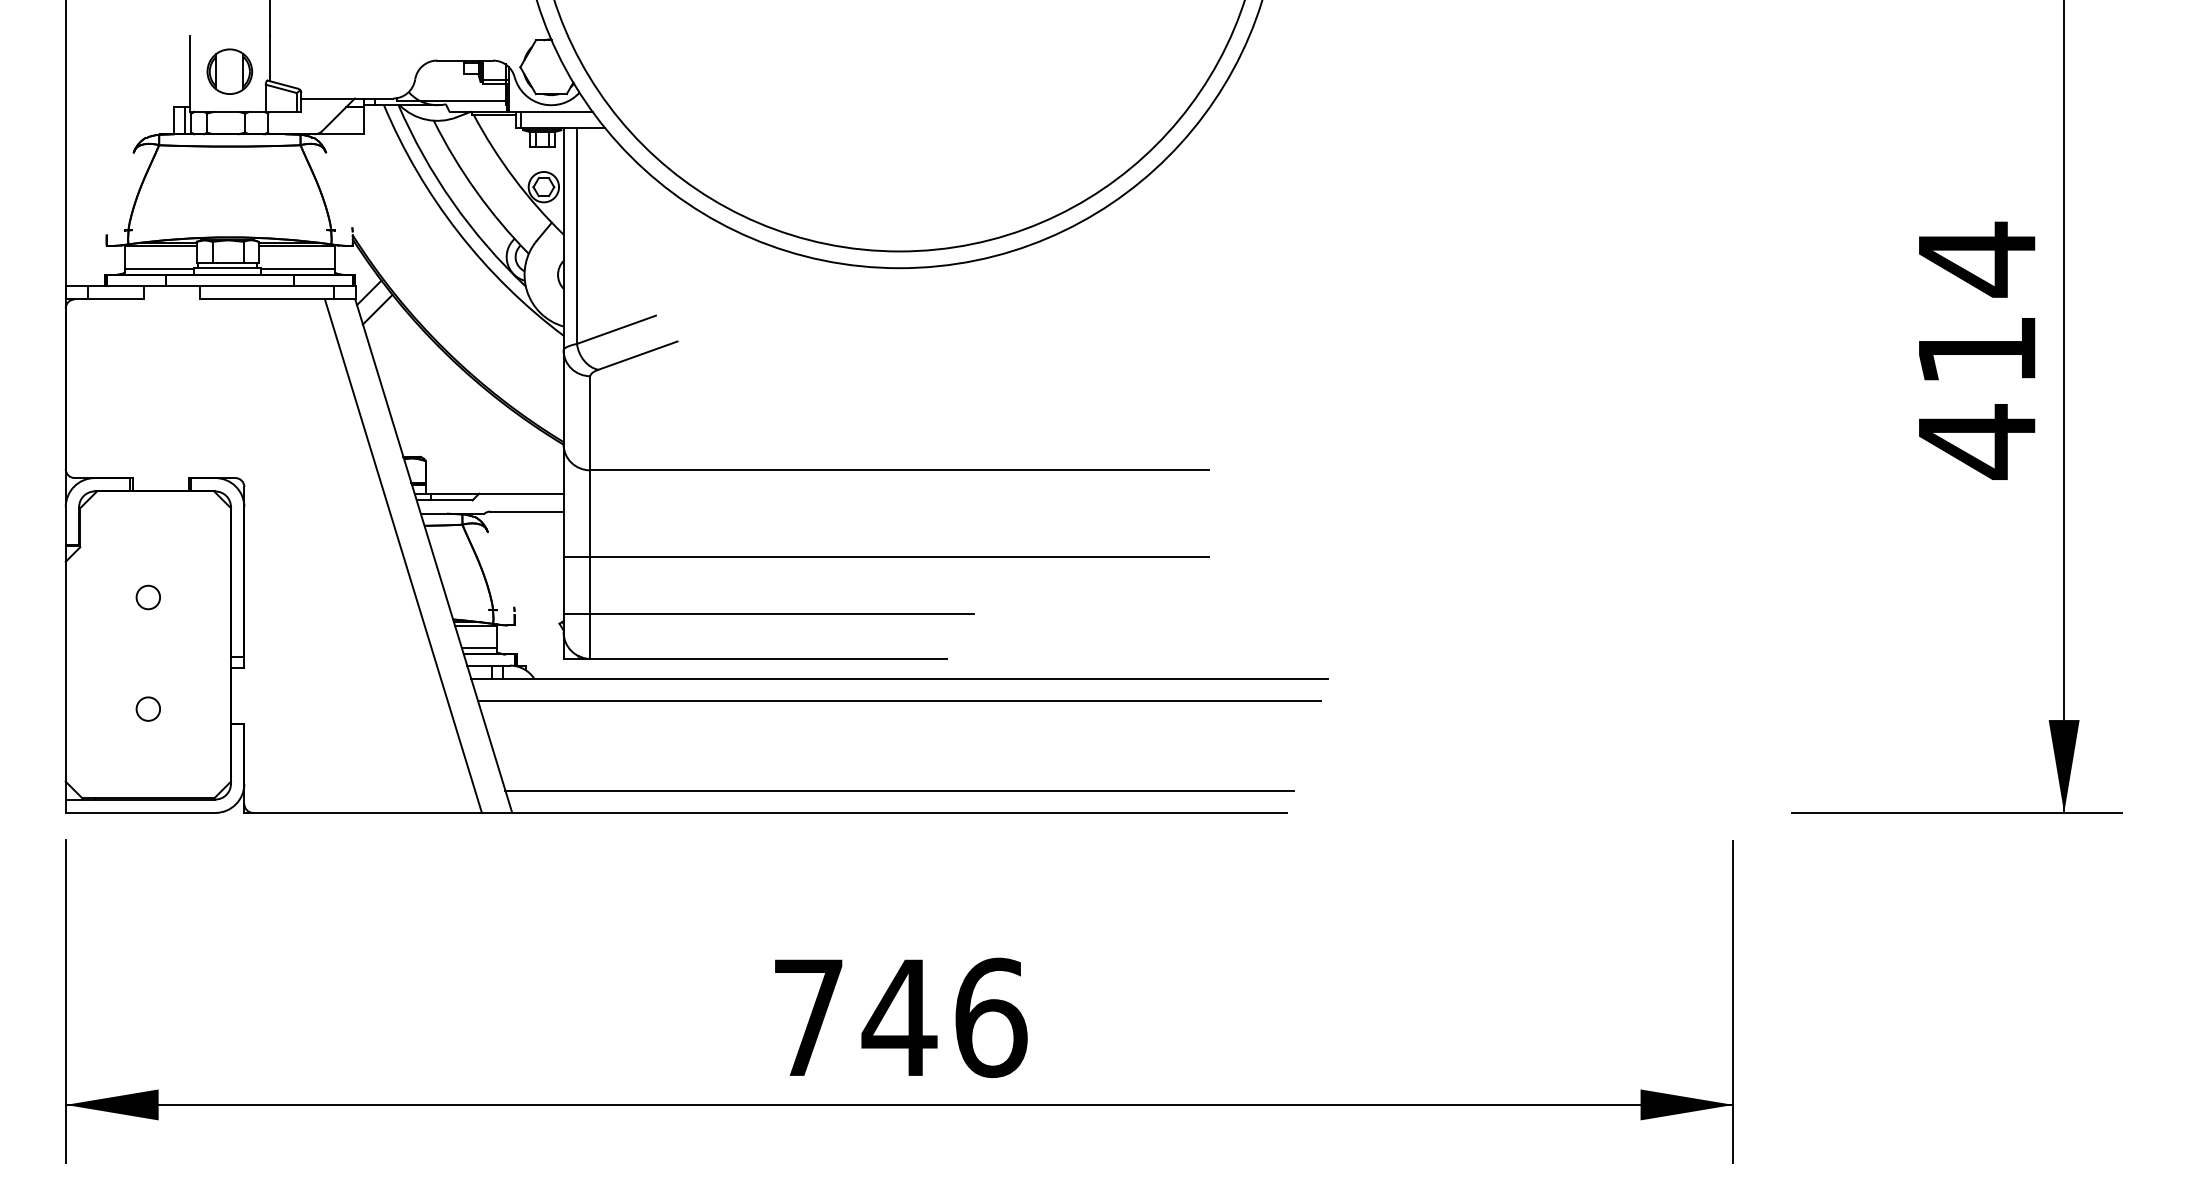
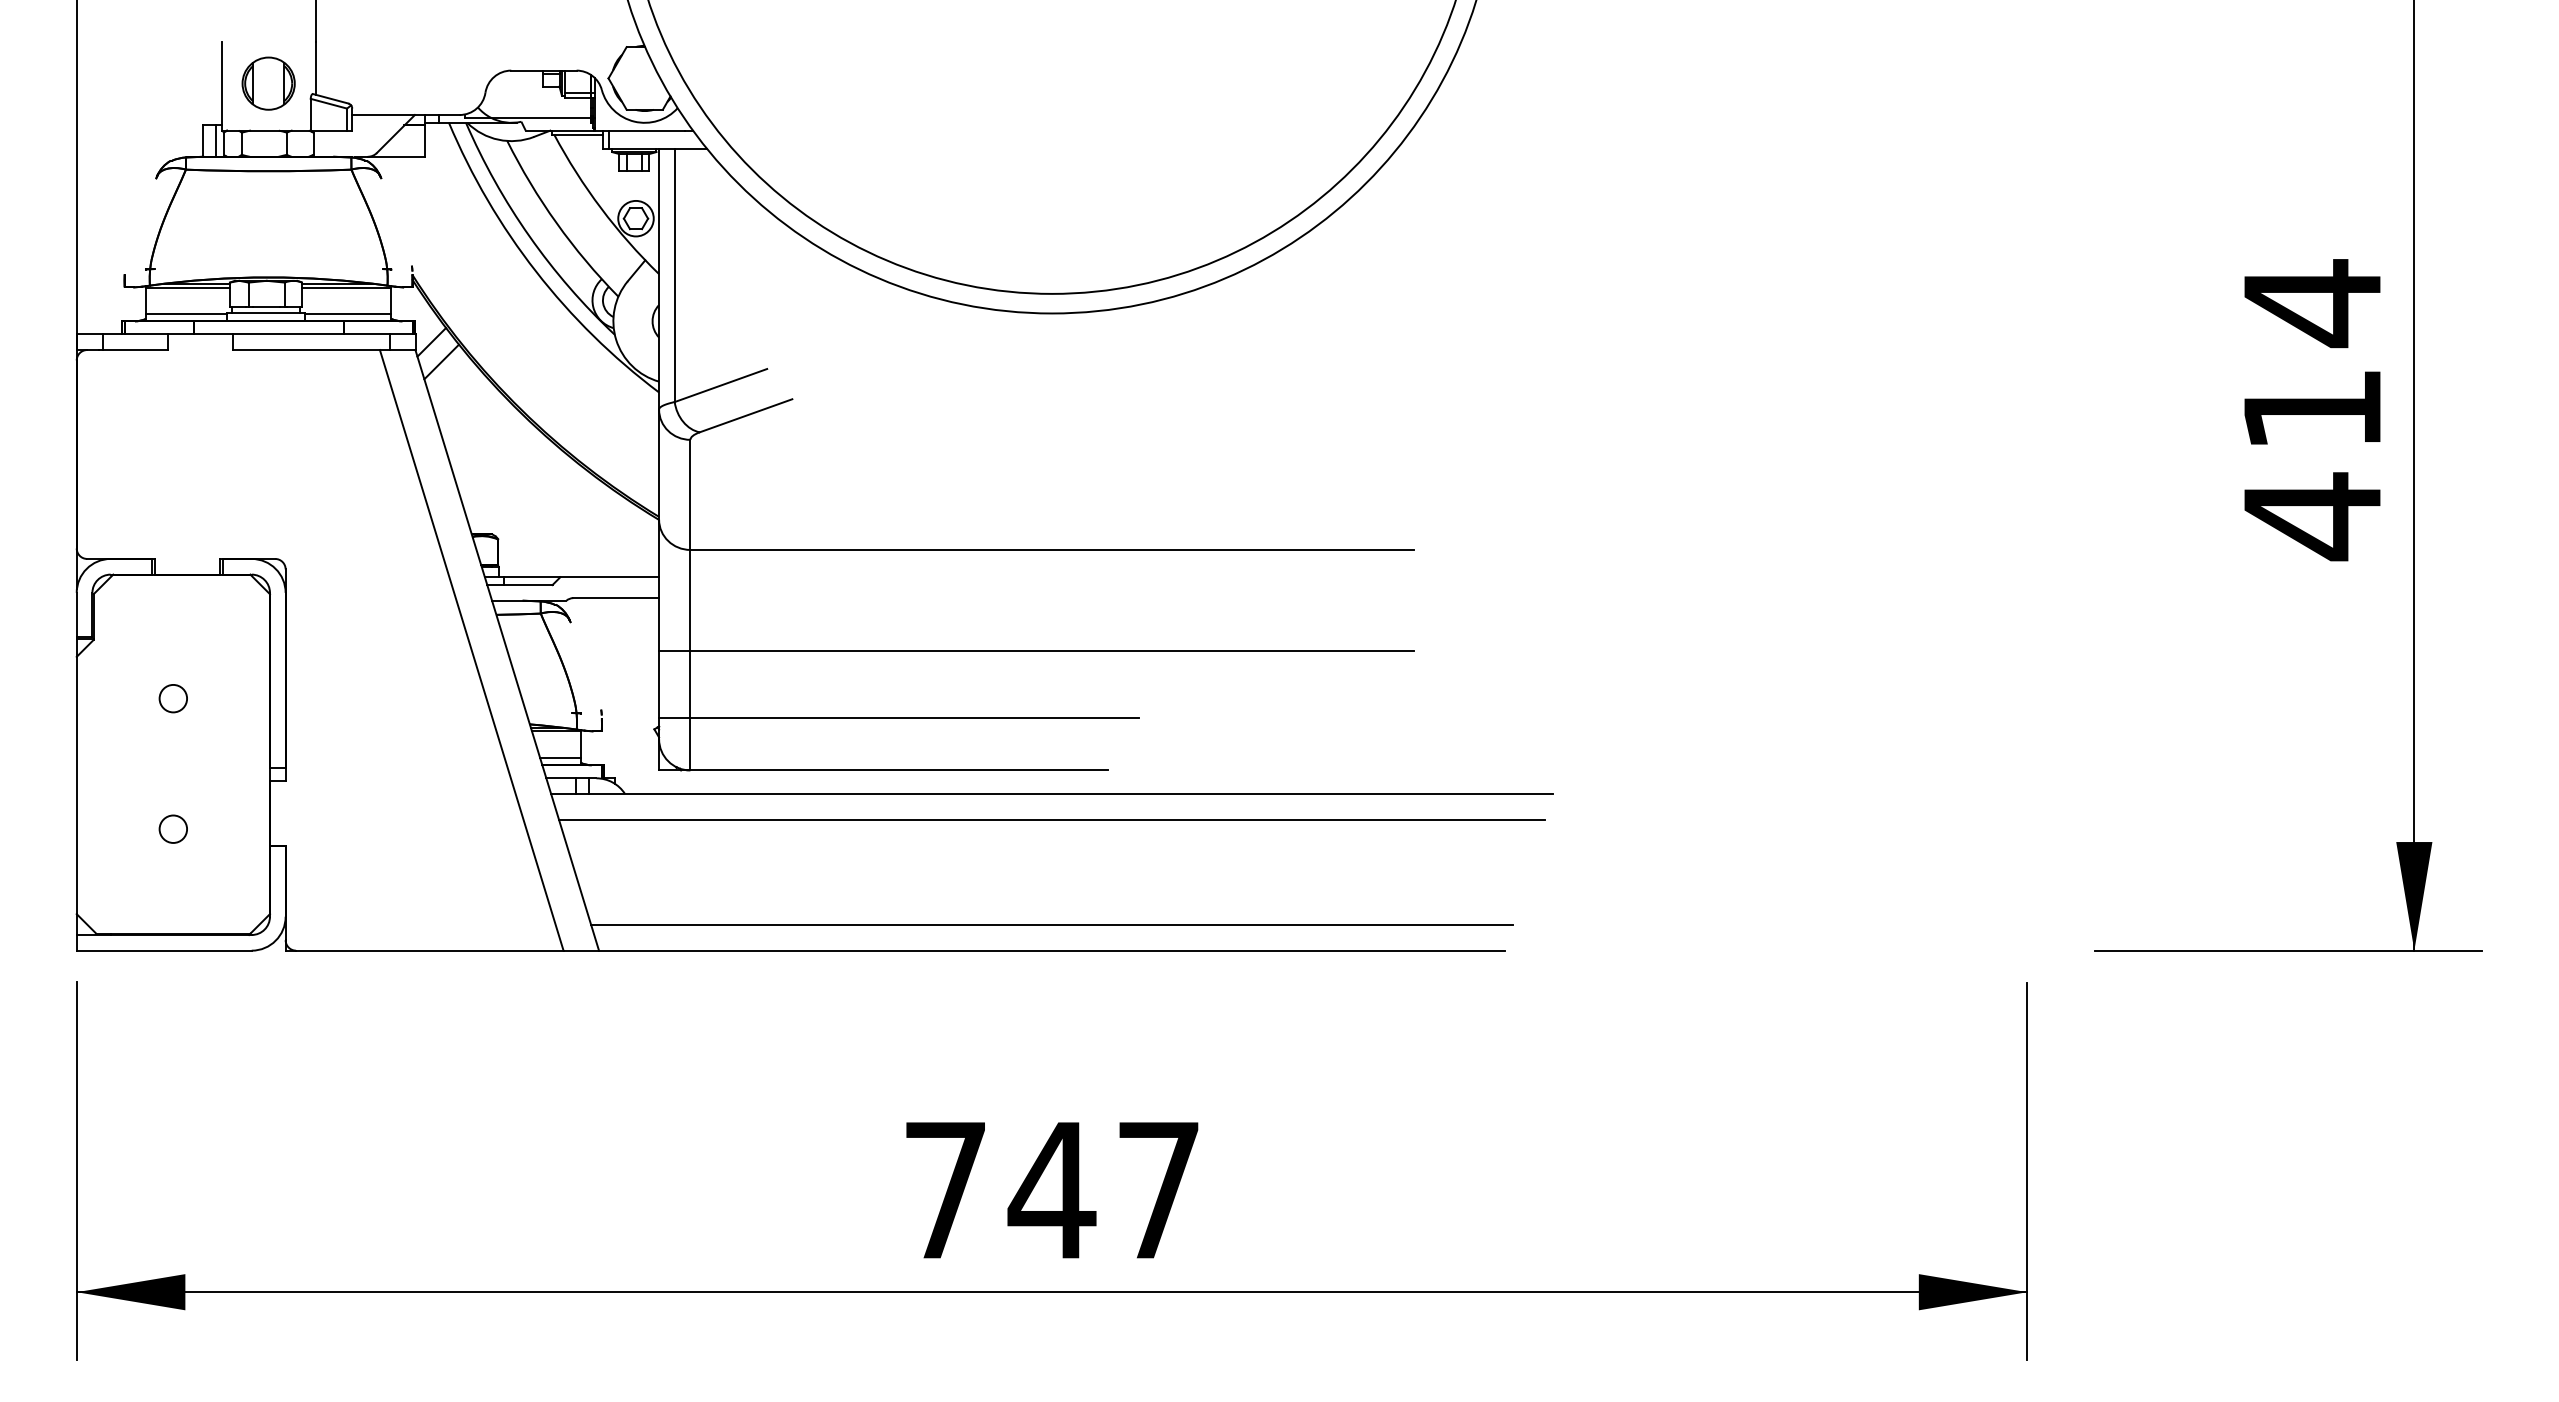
text: (991, 1017) -> (1159, 1190), 746 -> 747

